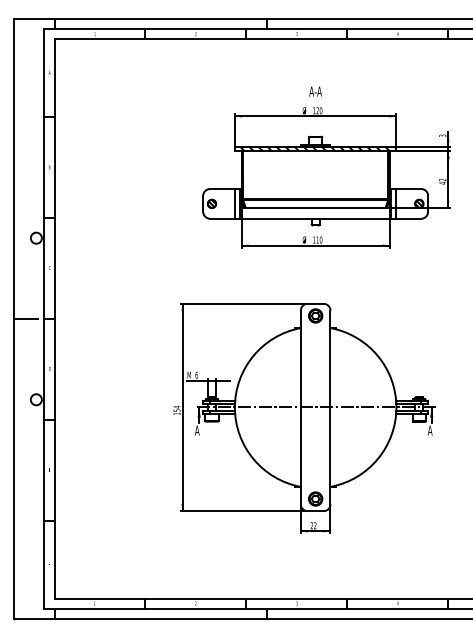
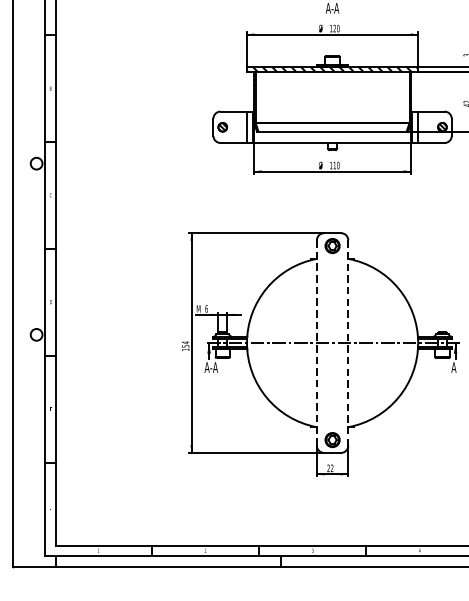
line: (26, 319) -> (26, 249), removed
line: (300, 407) -> (316, 343), solid -> dashed
line: (330, 407) -> (348, 343), solid -> dashed
text: (203, 430) -> (213, 367), A -> A-A

